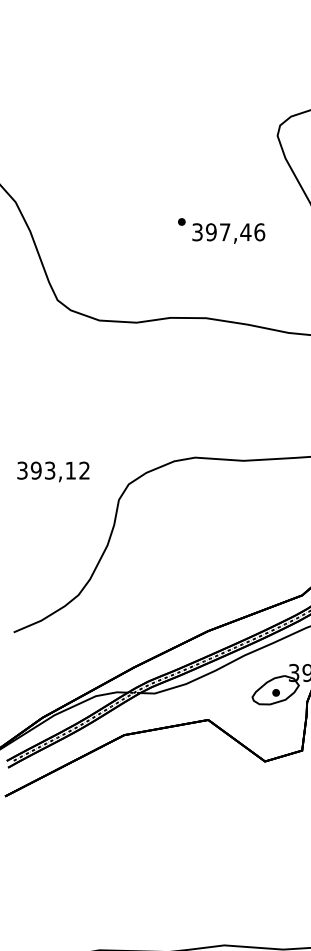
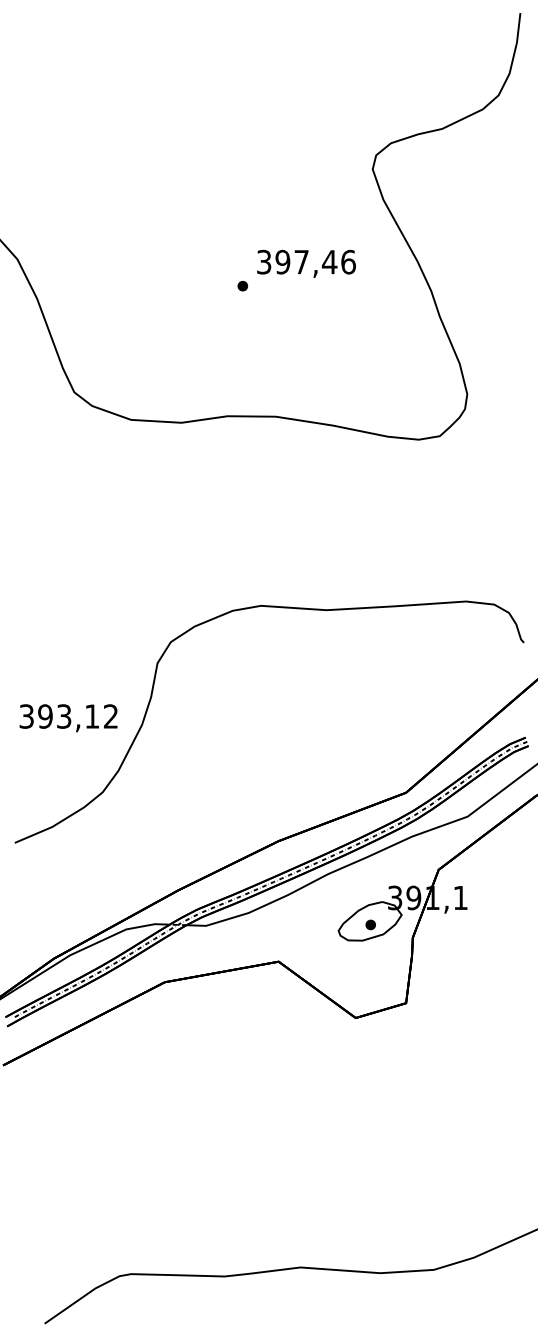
text: (228, 233) -> (306, 263), moved
text: (53, 472) -> (68, 718), moved

